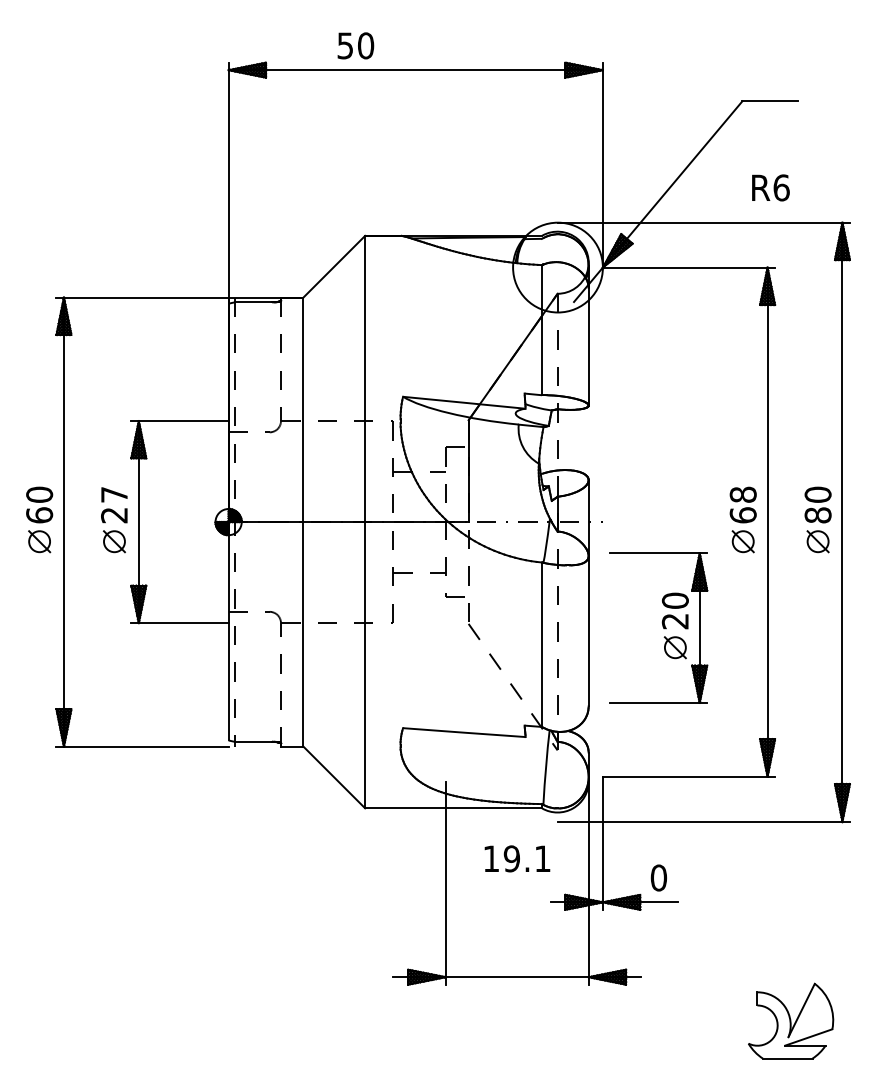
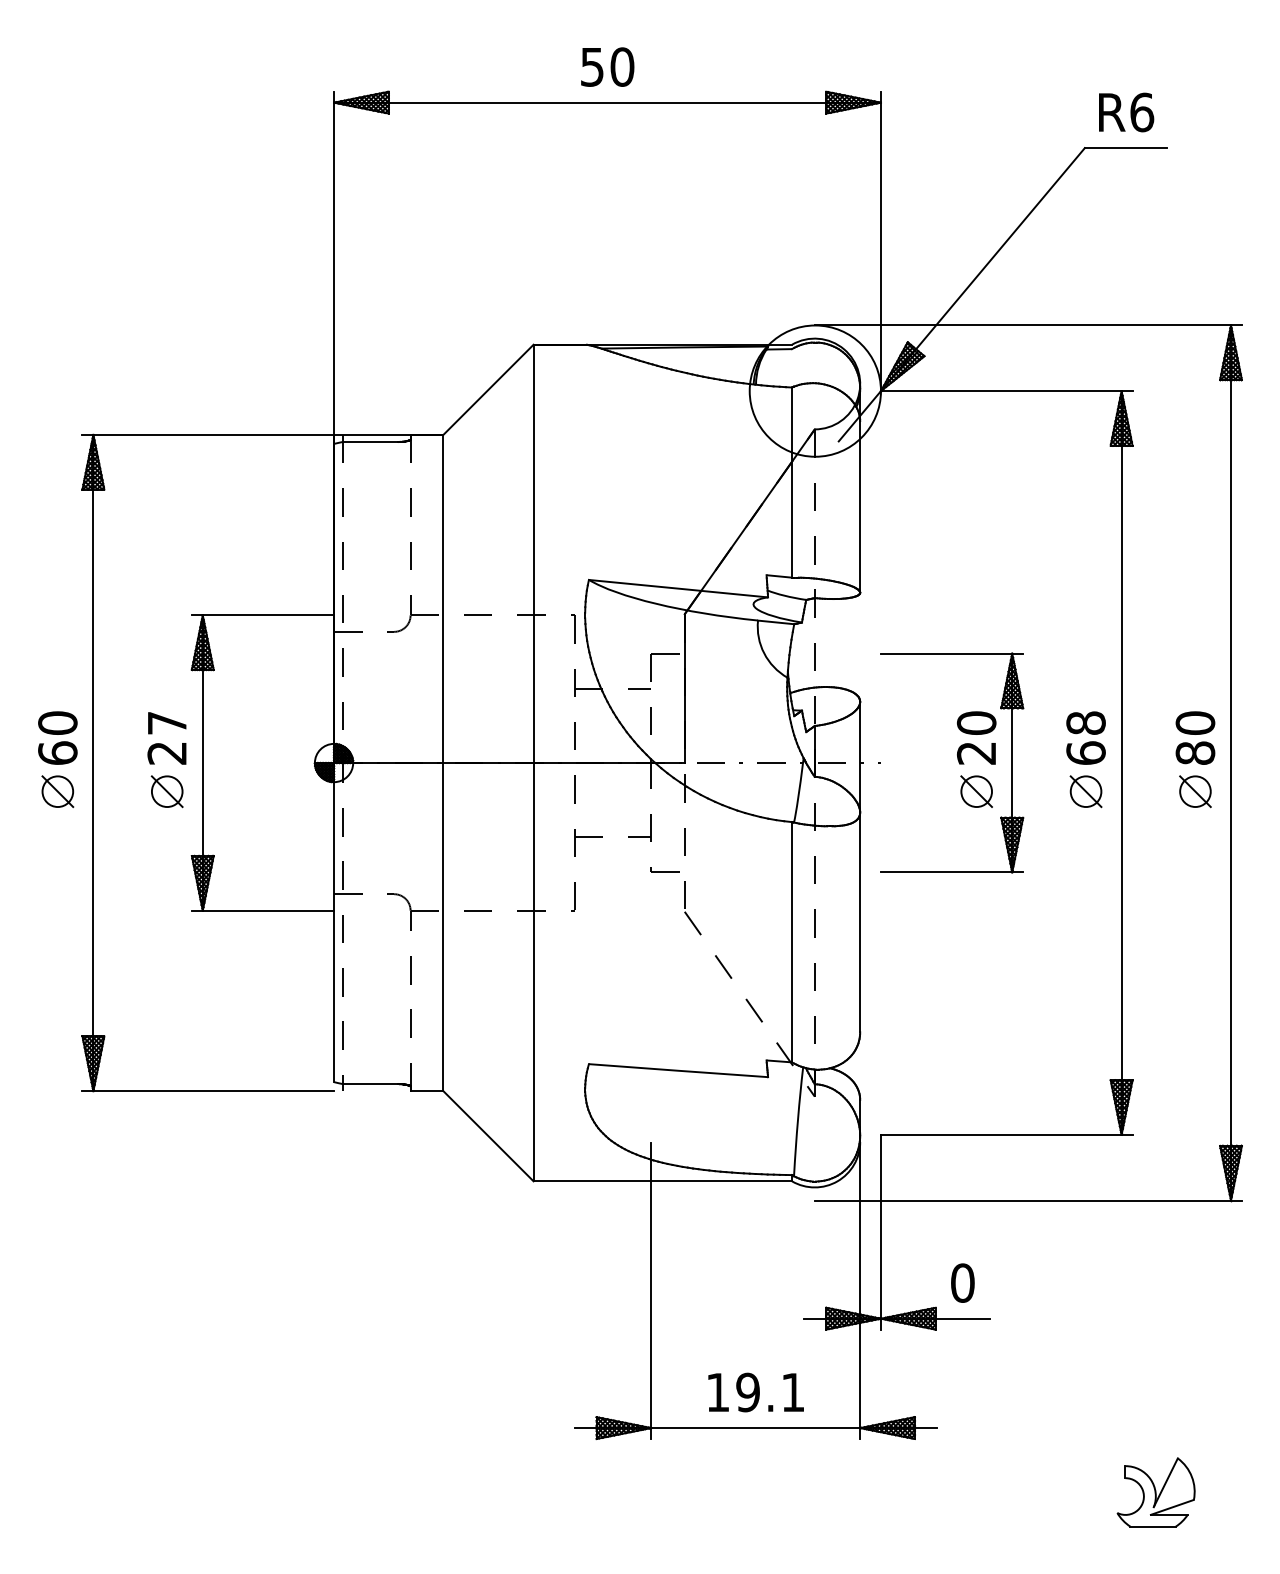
text: (355, 45) -> (607, 66), moved
text: (770, 187) -> (1125, 111), moved
part: (658, 627) -> (951, 762), moved
text: (517, 858) -> (756, 1391), moved
part: (791, 1021) -> (1156, 1492), size x0.62

